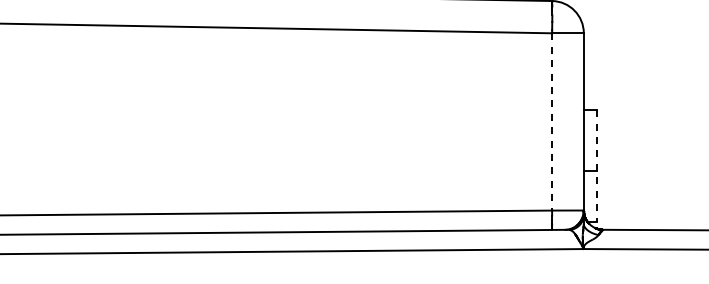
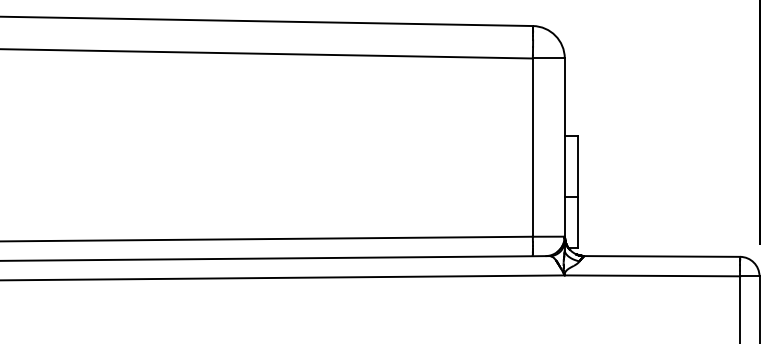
line: (551, 122) -> (532, 148), dashed -> solid
line: (596, 166) -> (577, 192), dashed -> solid

